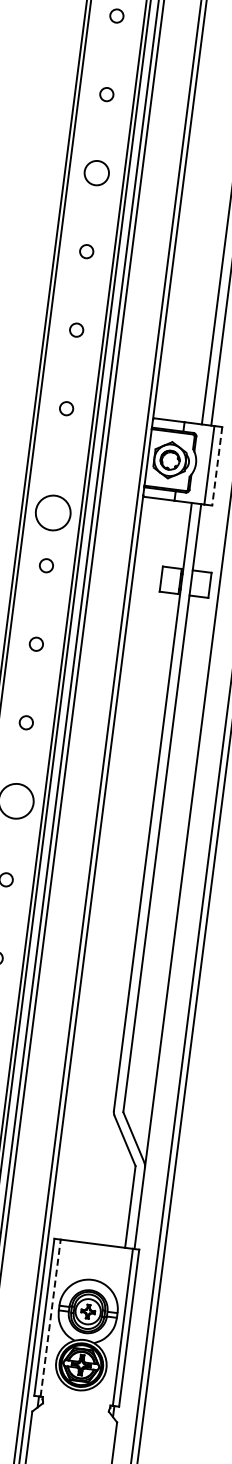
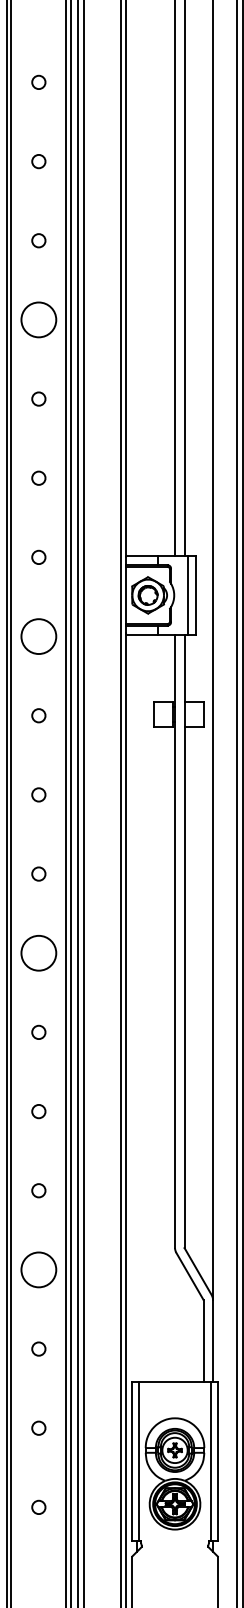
circle: (96, 172) -> (38, 319), size x1.43
line: (217, 466) -> (195, 595), dashed -> solid
circle: (52, 512) -> (38, 636), moved
line: (50, 1318) -> (138, 1461), dashed -> solid

